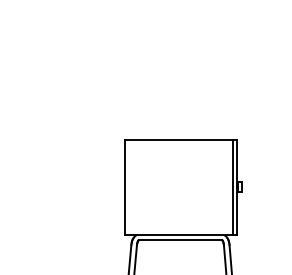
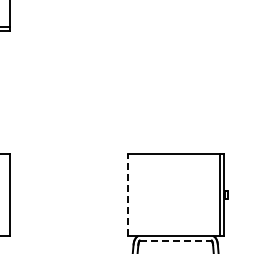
line: (125, 186) -> (128, 194), solid -> dashed
line: (180, 240) -> (175, 240), solid -> dashed

